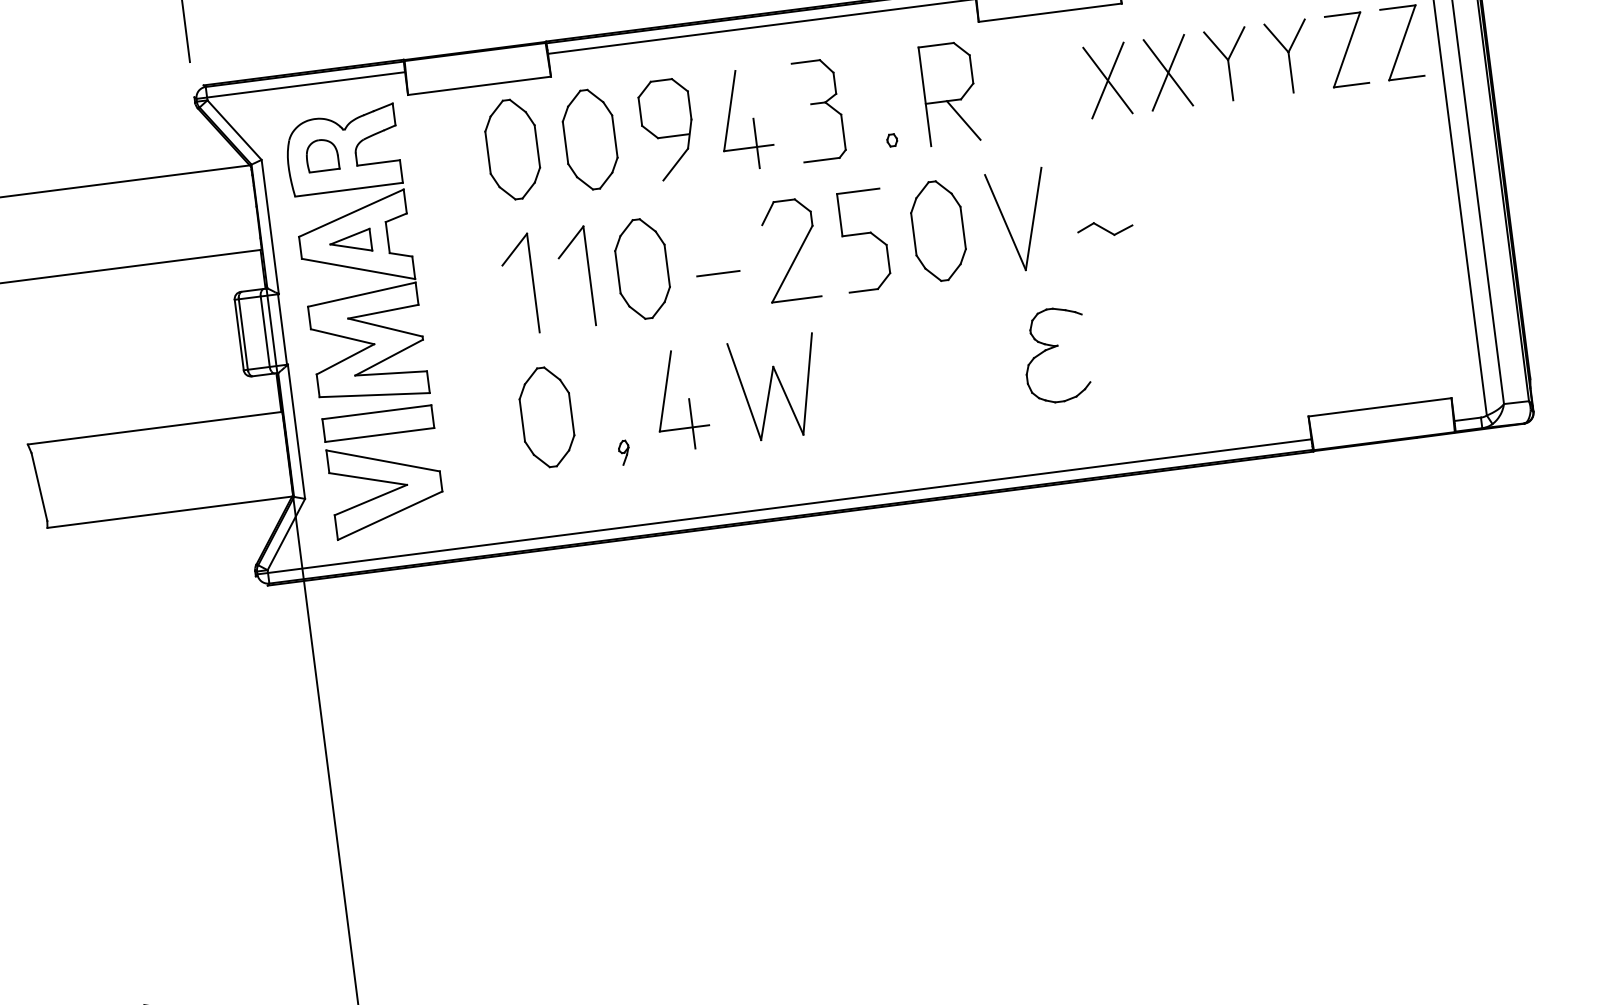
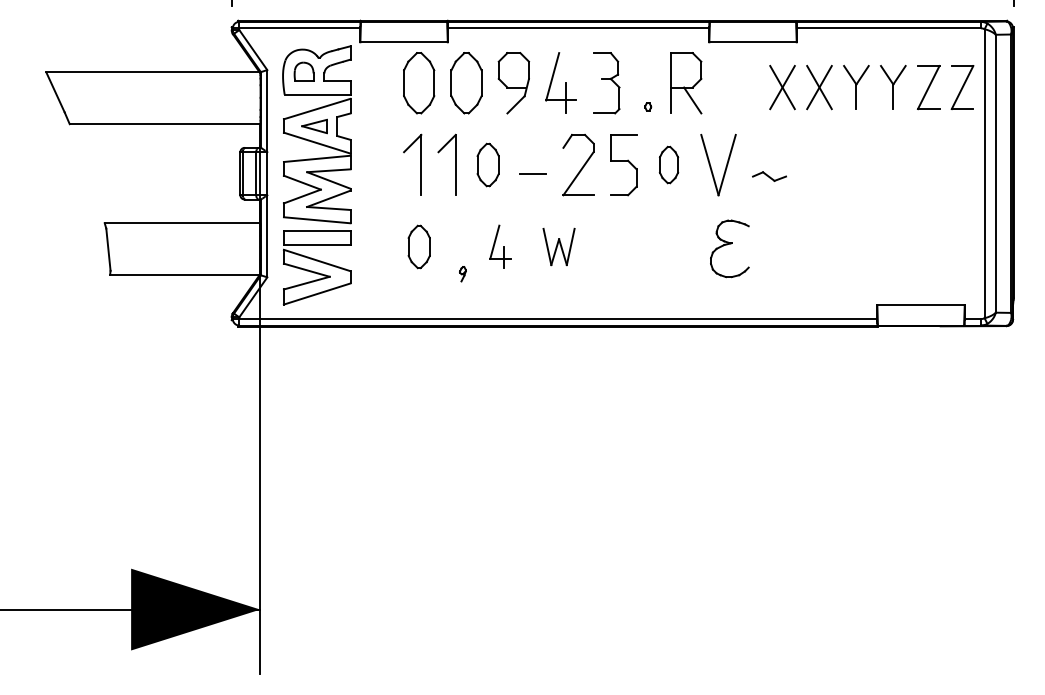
part: (937, 230) -> (668, 164), size x0.6
part: (643, 267) -> (488, 164), size x0.7
part: (774, 387) -> (558, 246), size x0.6
part: (679, 399) -> (500, 246), size x0.7
part: (547, 416) -> (419, 246), size x0.7

